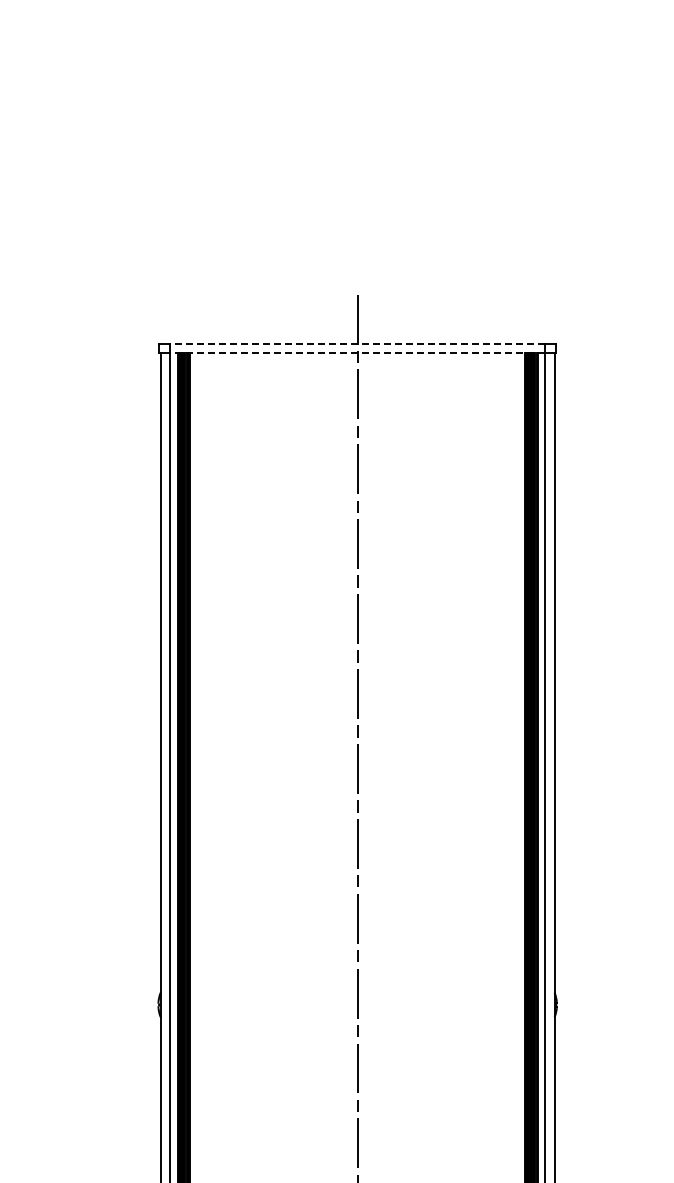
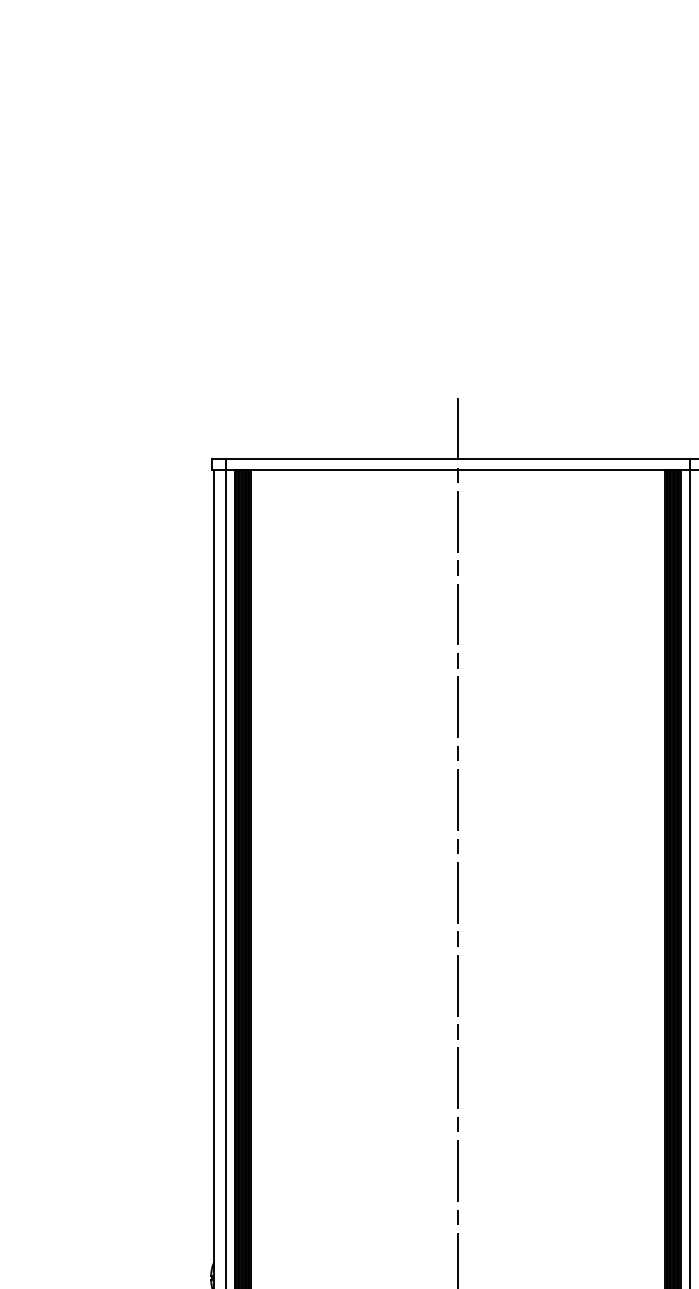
line: (357, 344) -> (457, 459), dashed -> solid
line: (357, 352) -> (457, 469), dashed -> solid

